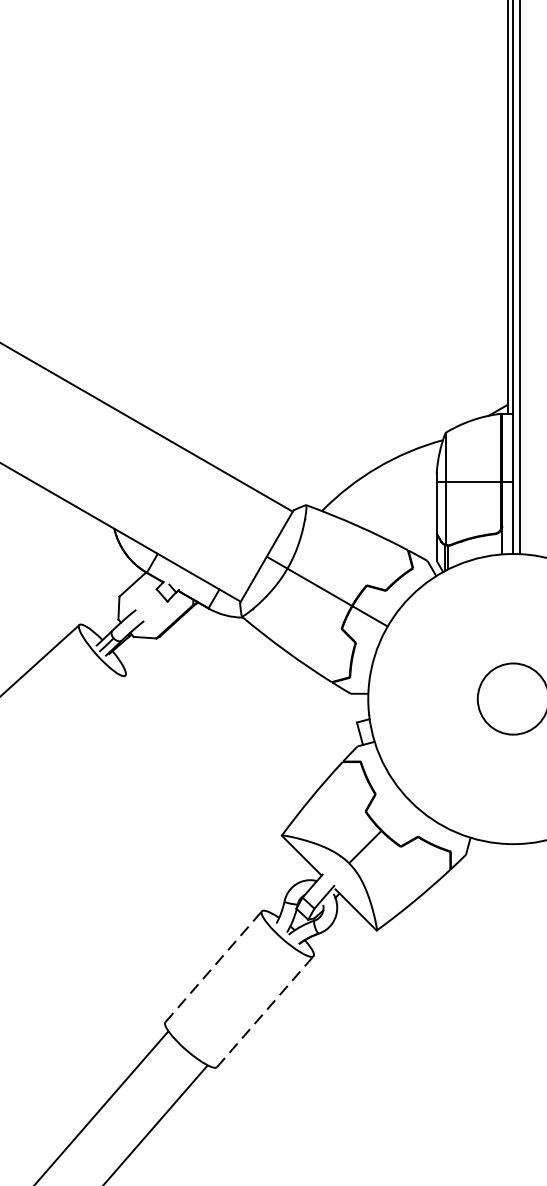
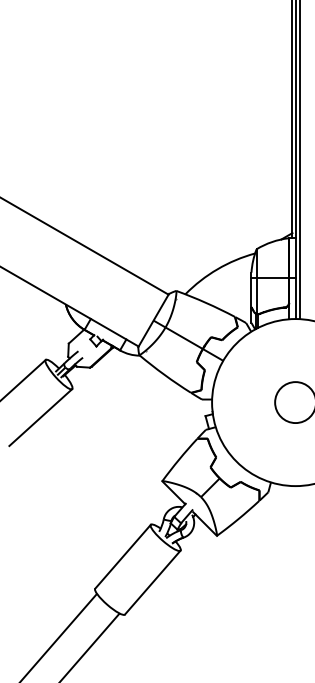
line: (70, 724) -> (40, 417), added
line: (214, 966) -> (123, 556), dashed -> solid
line: (266, 1011) -> (153, 582), dashed -> solid

